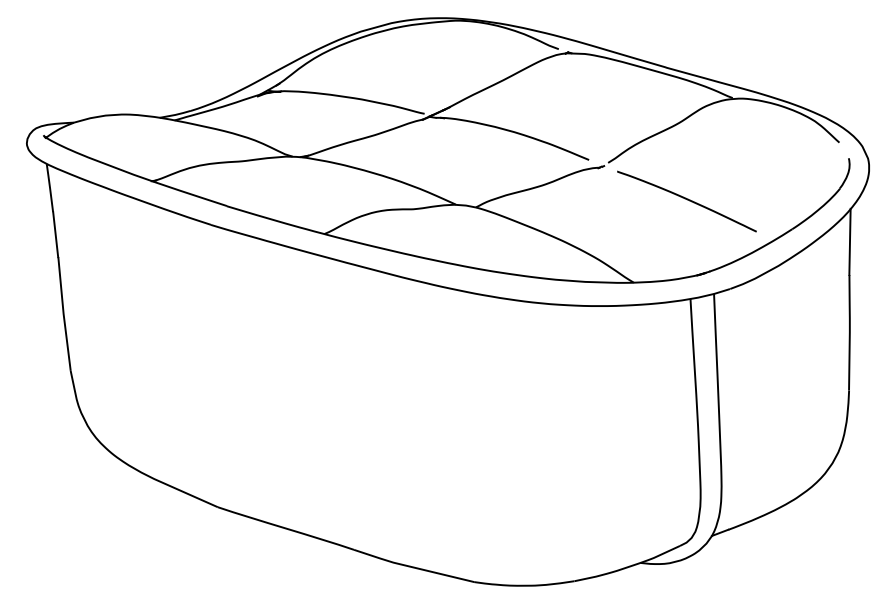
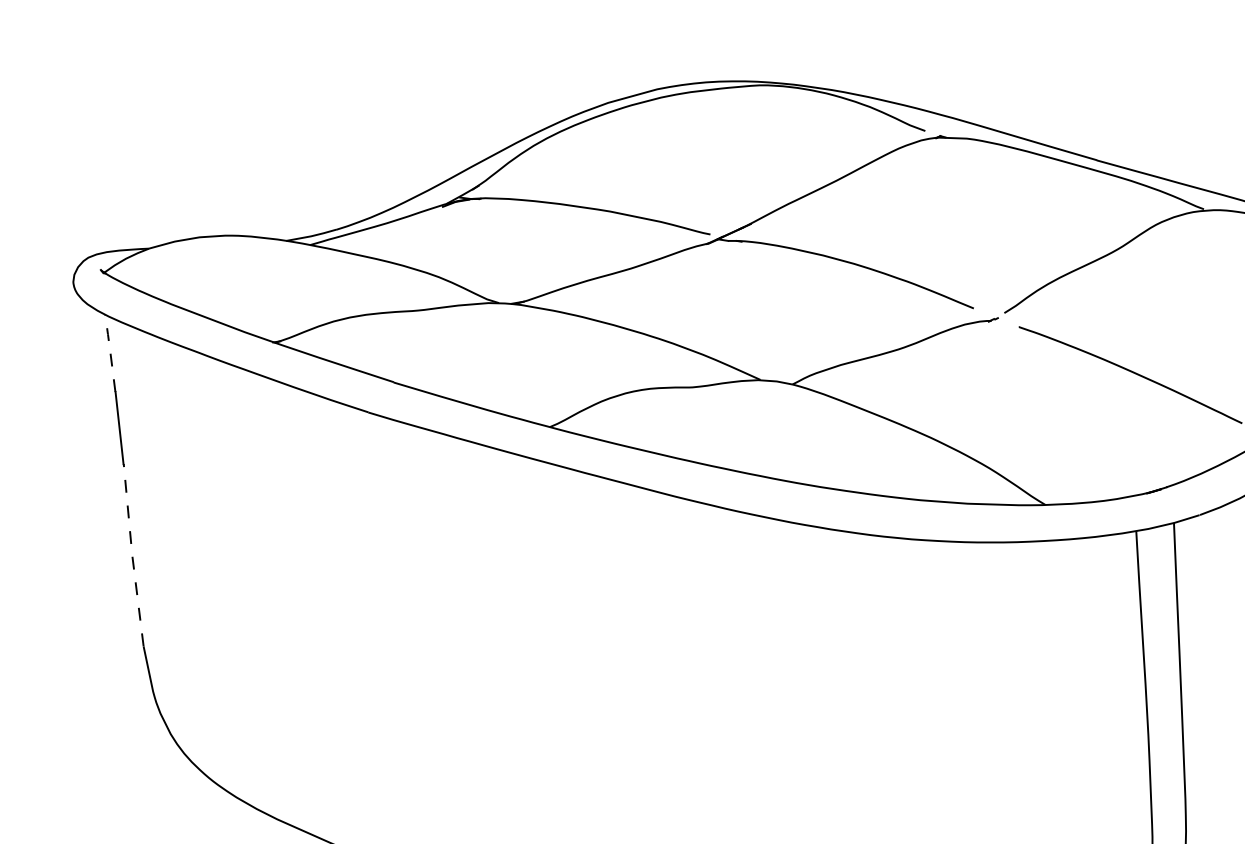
line: (49, 187) -> (109, 352), solid -> dashed
line: (63, 314) -> (132, 555), solid -> dashed

